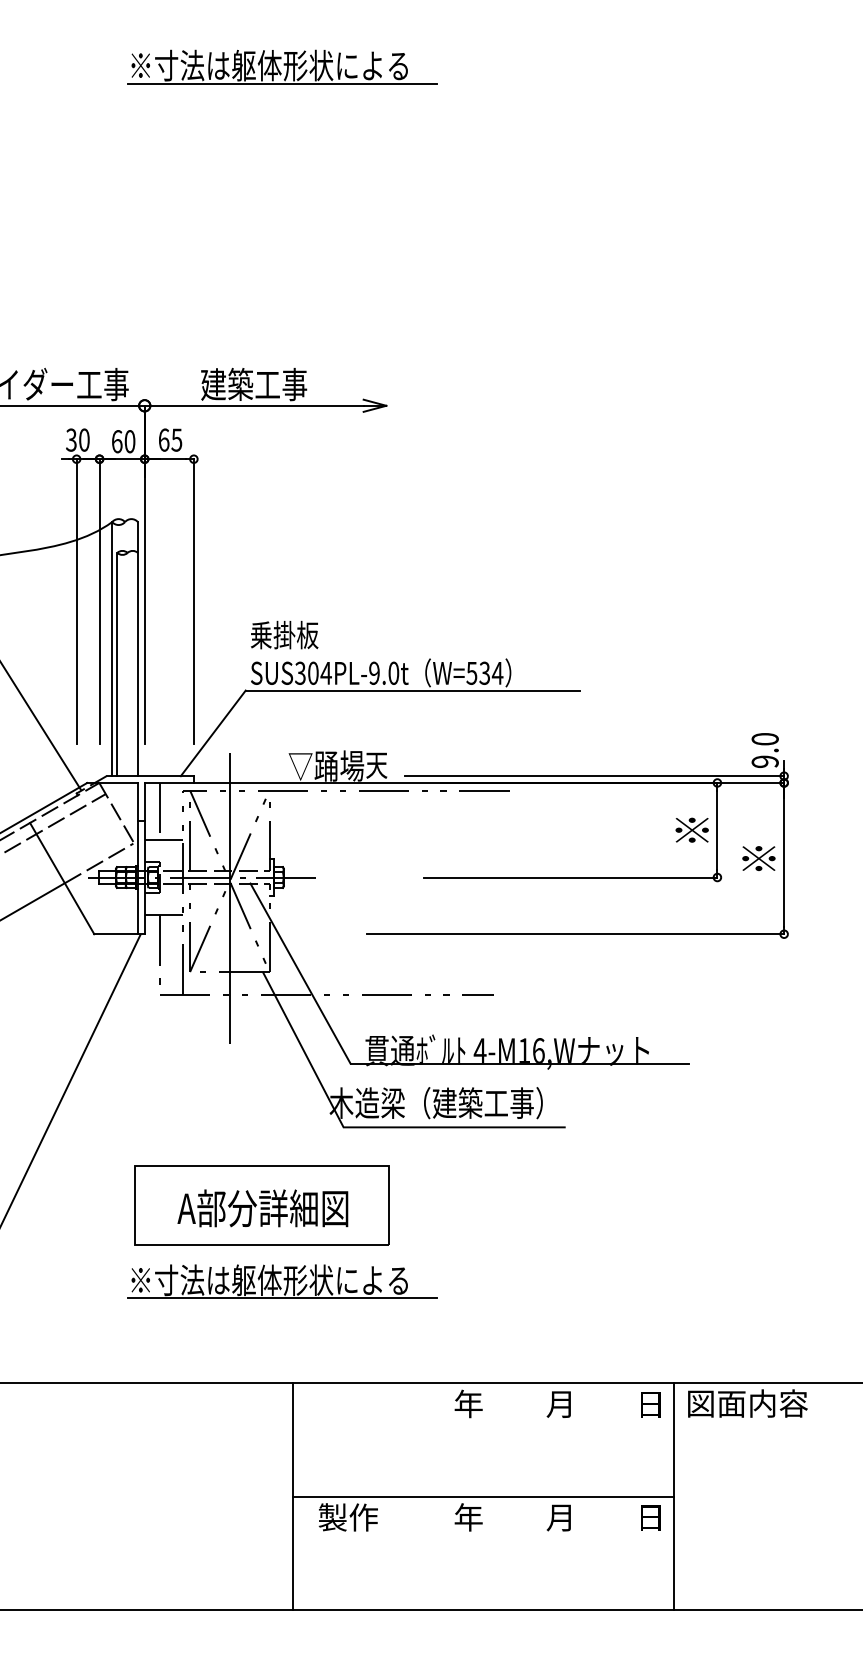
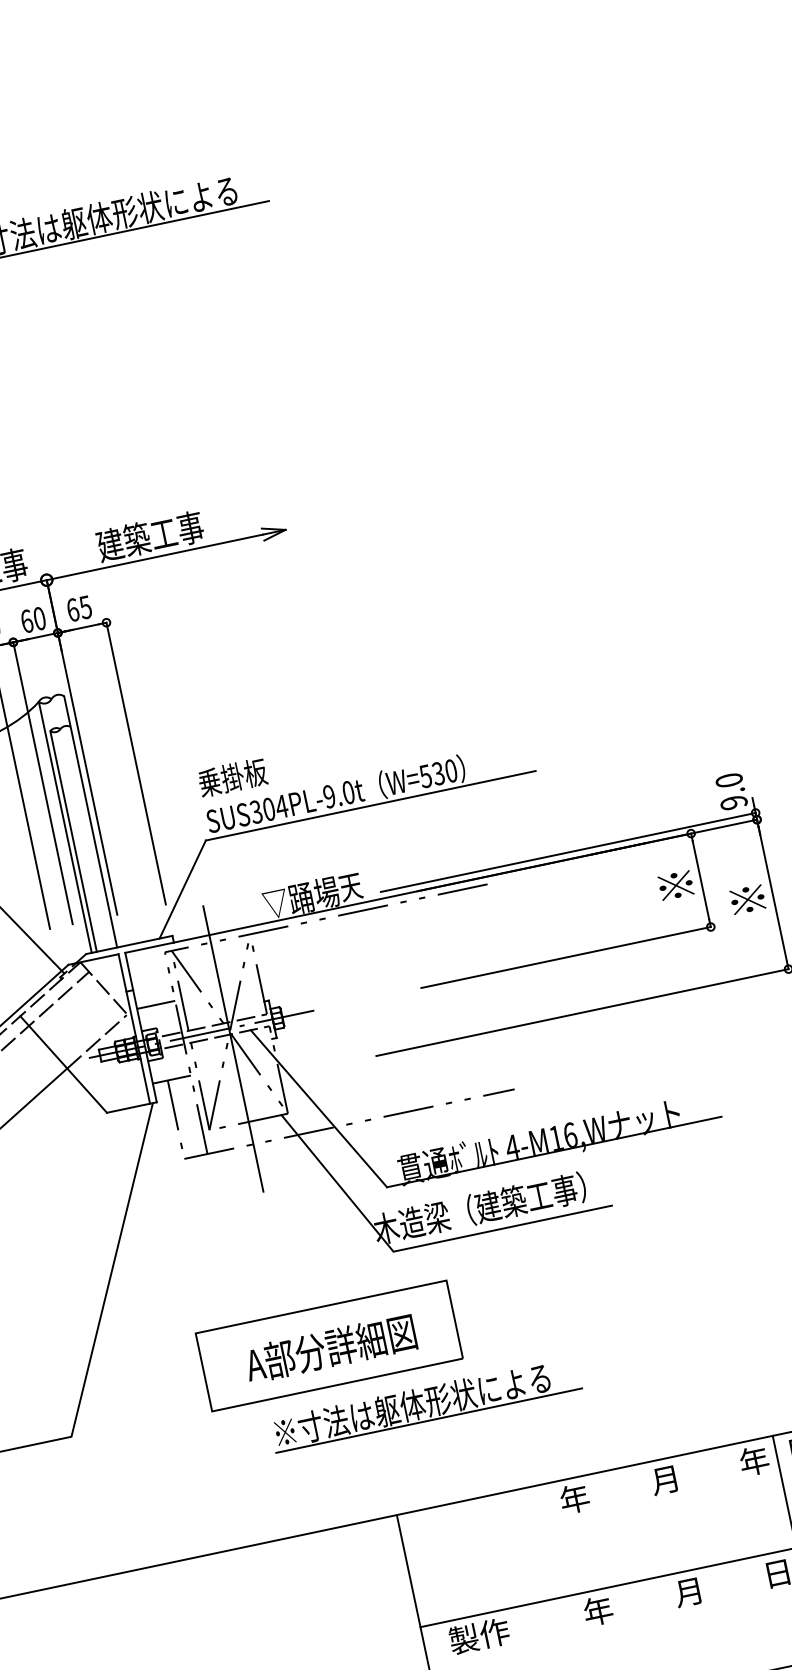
text: (497, 672) -> (450, 770), W=534 -> W=530
line: (159, 810) -> (145, 976), removed
part: (282, 1281) -> (425, 1404), moved
text: (650, 1403) -> (754, 1460), 日 -> 年

